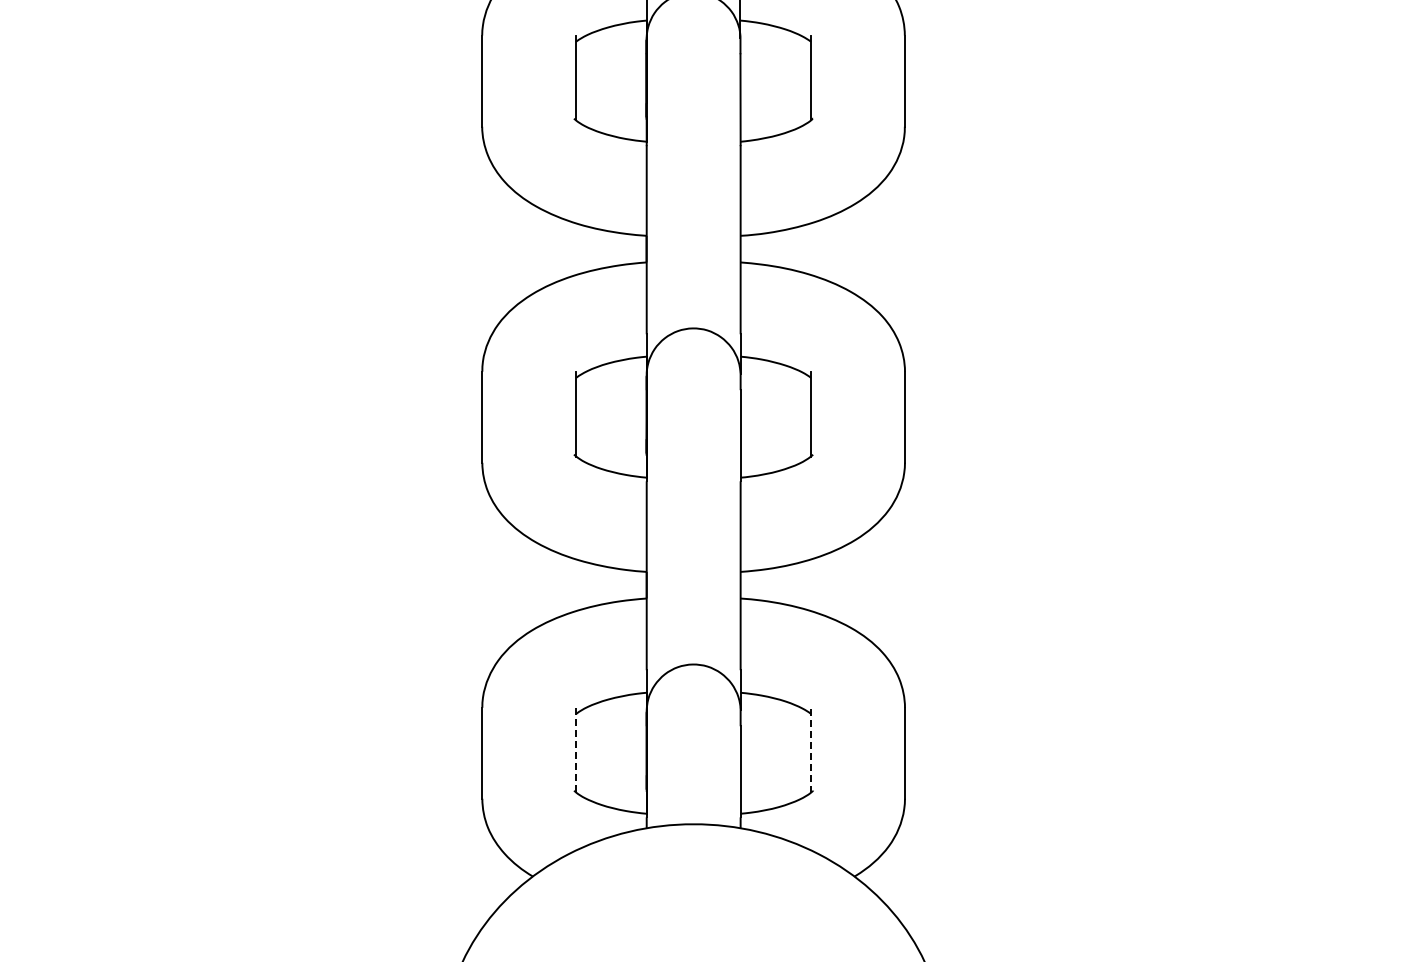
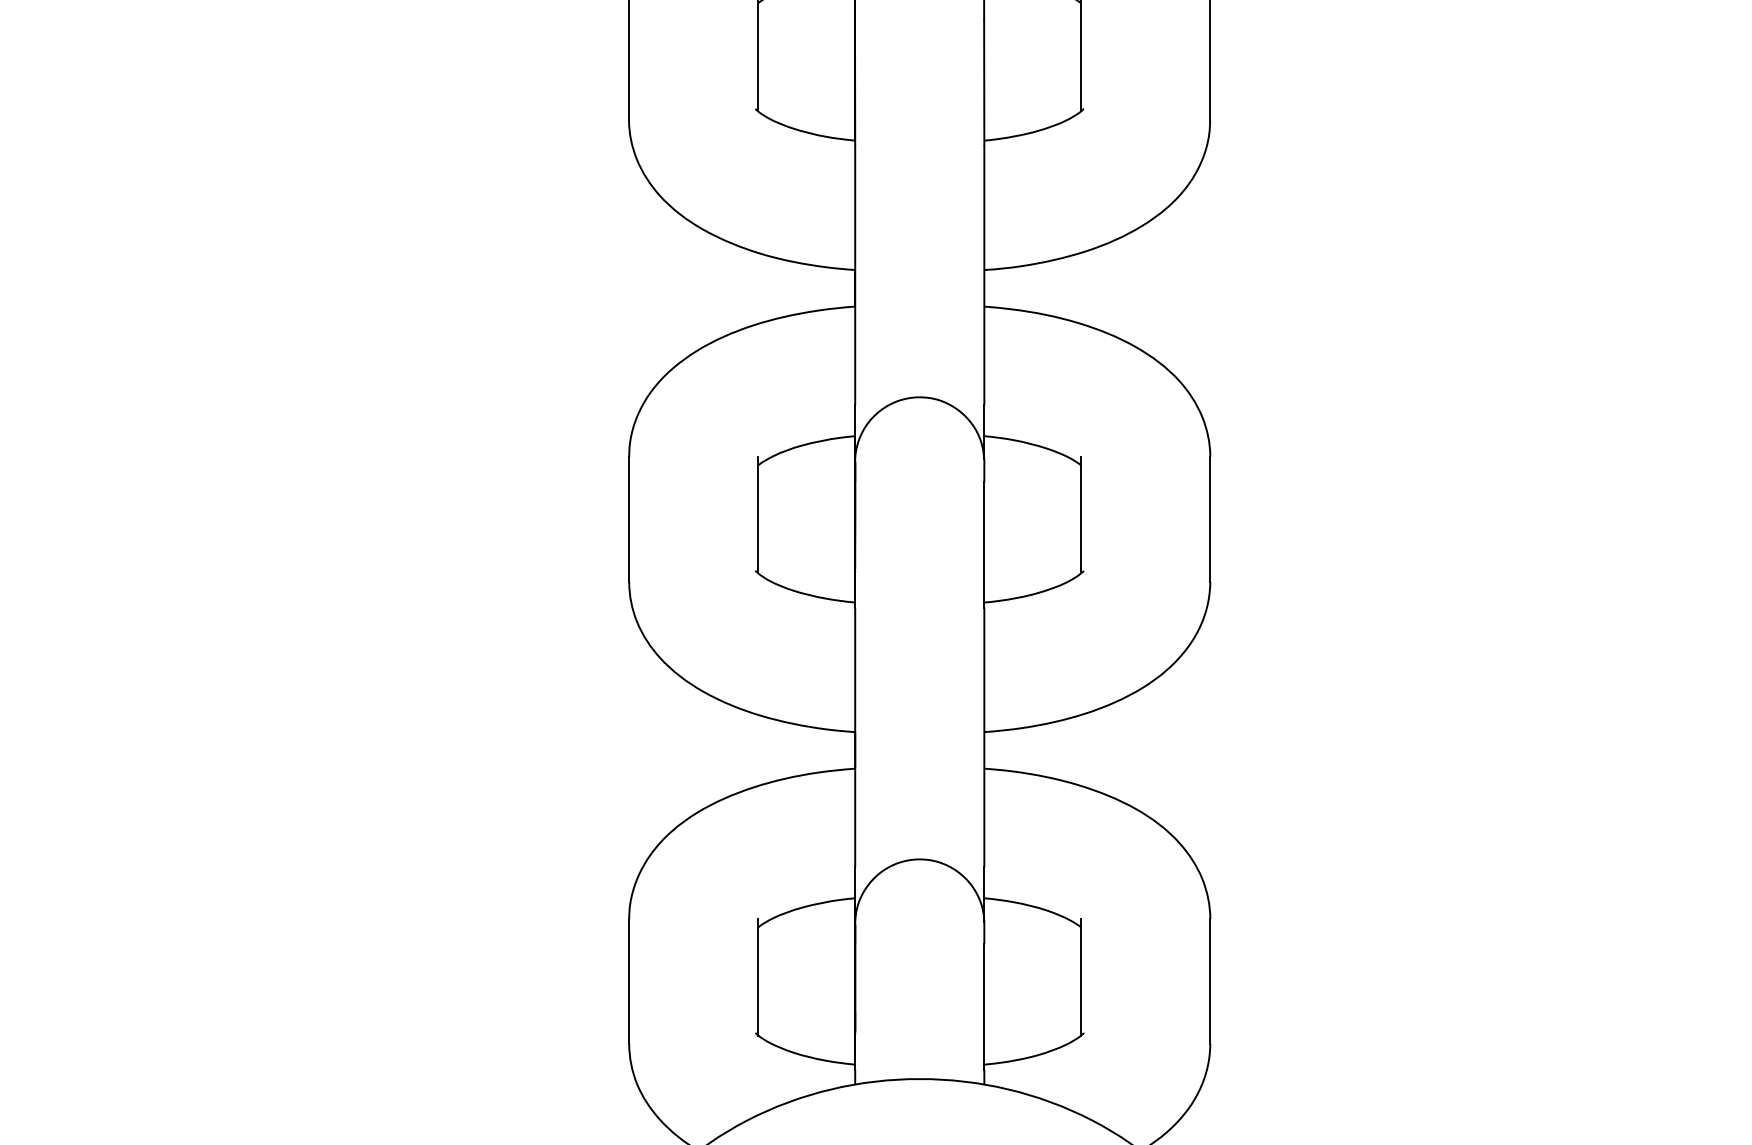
line: (811, 749) -> (1081, 976), dashed -> solid
line: (576, 750) -> (758, 977), dashed -> solid

